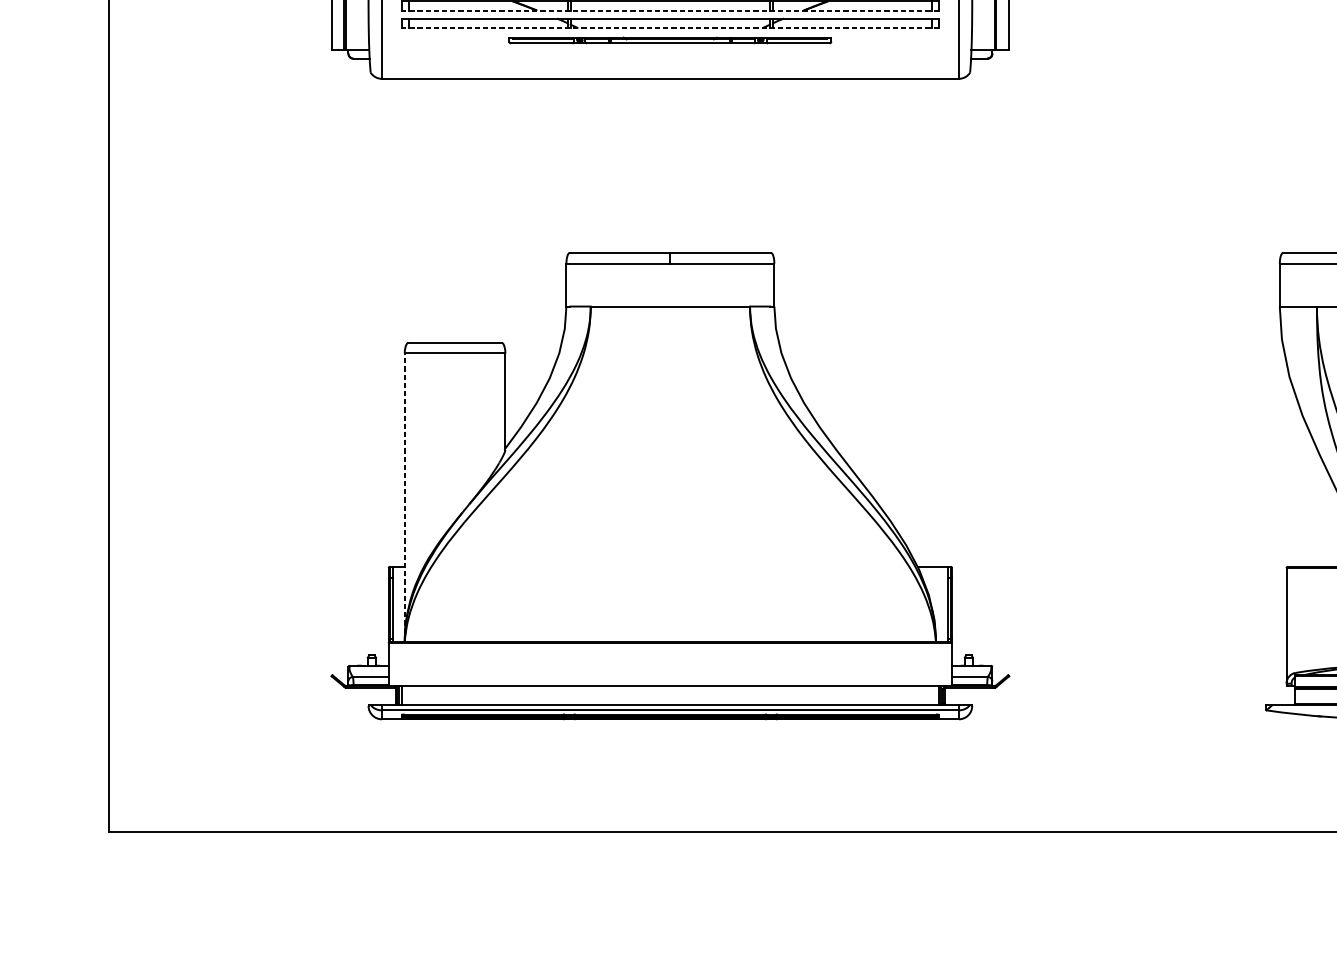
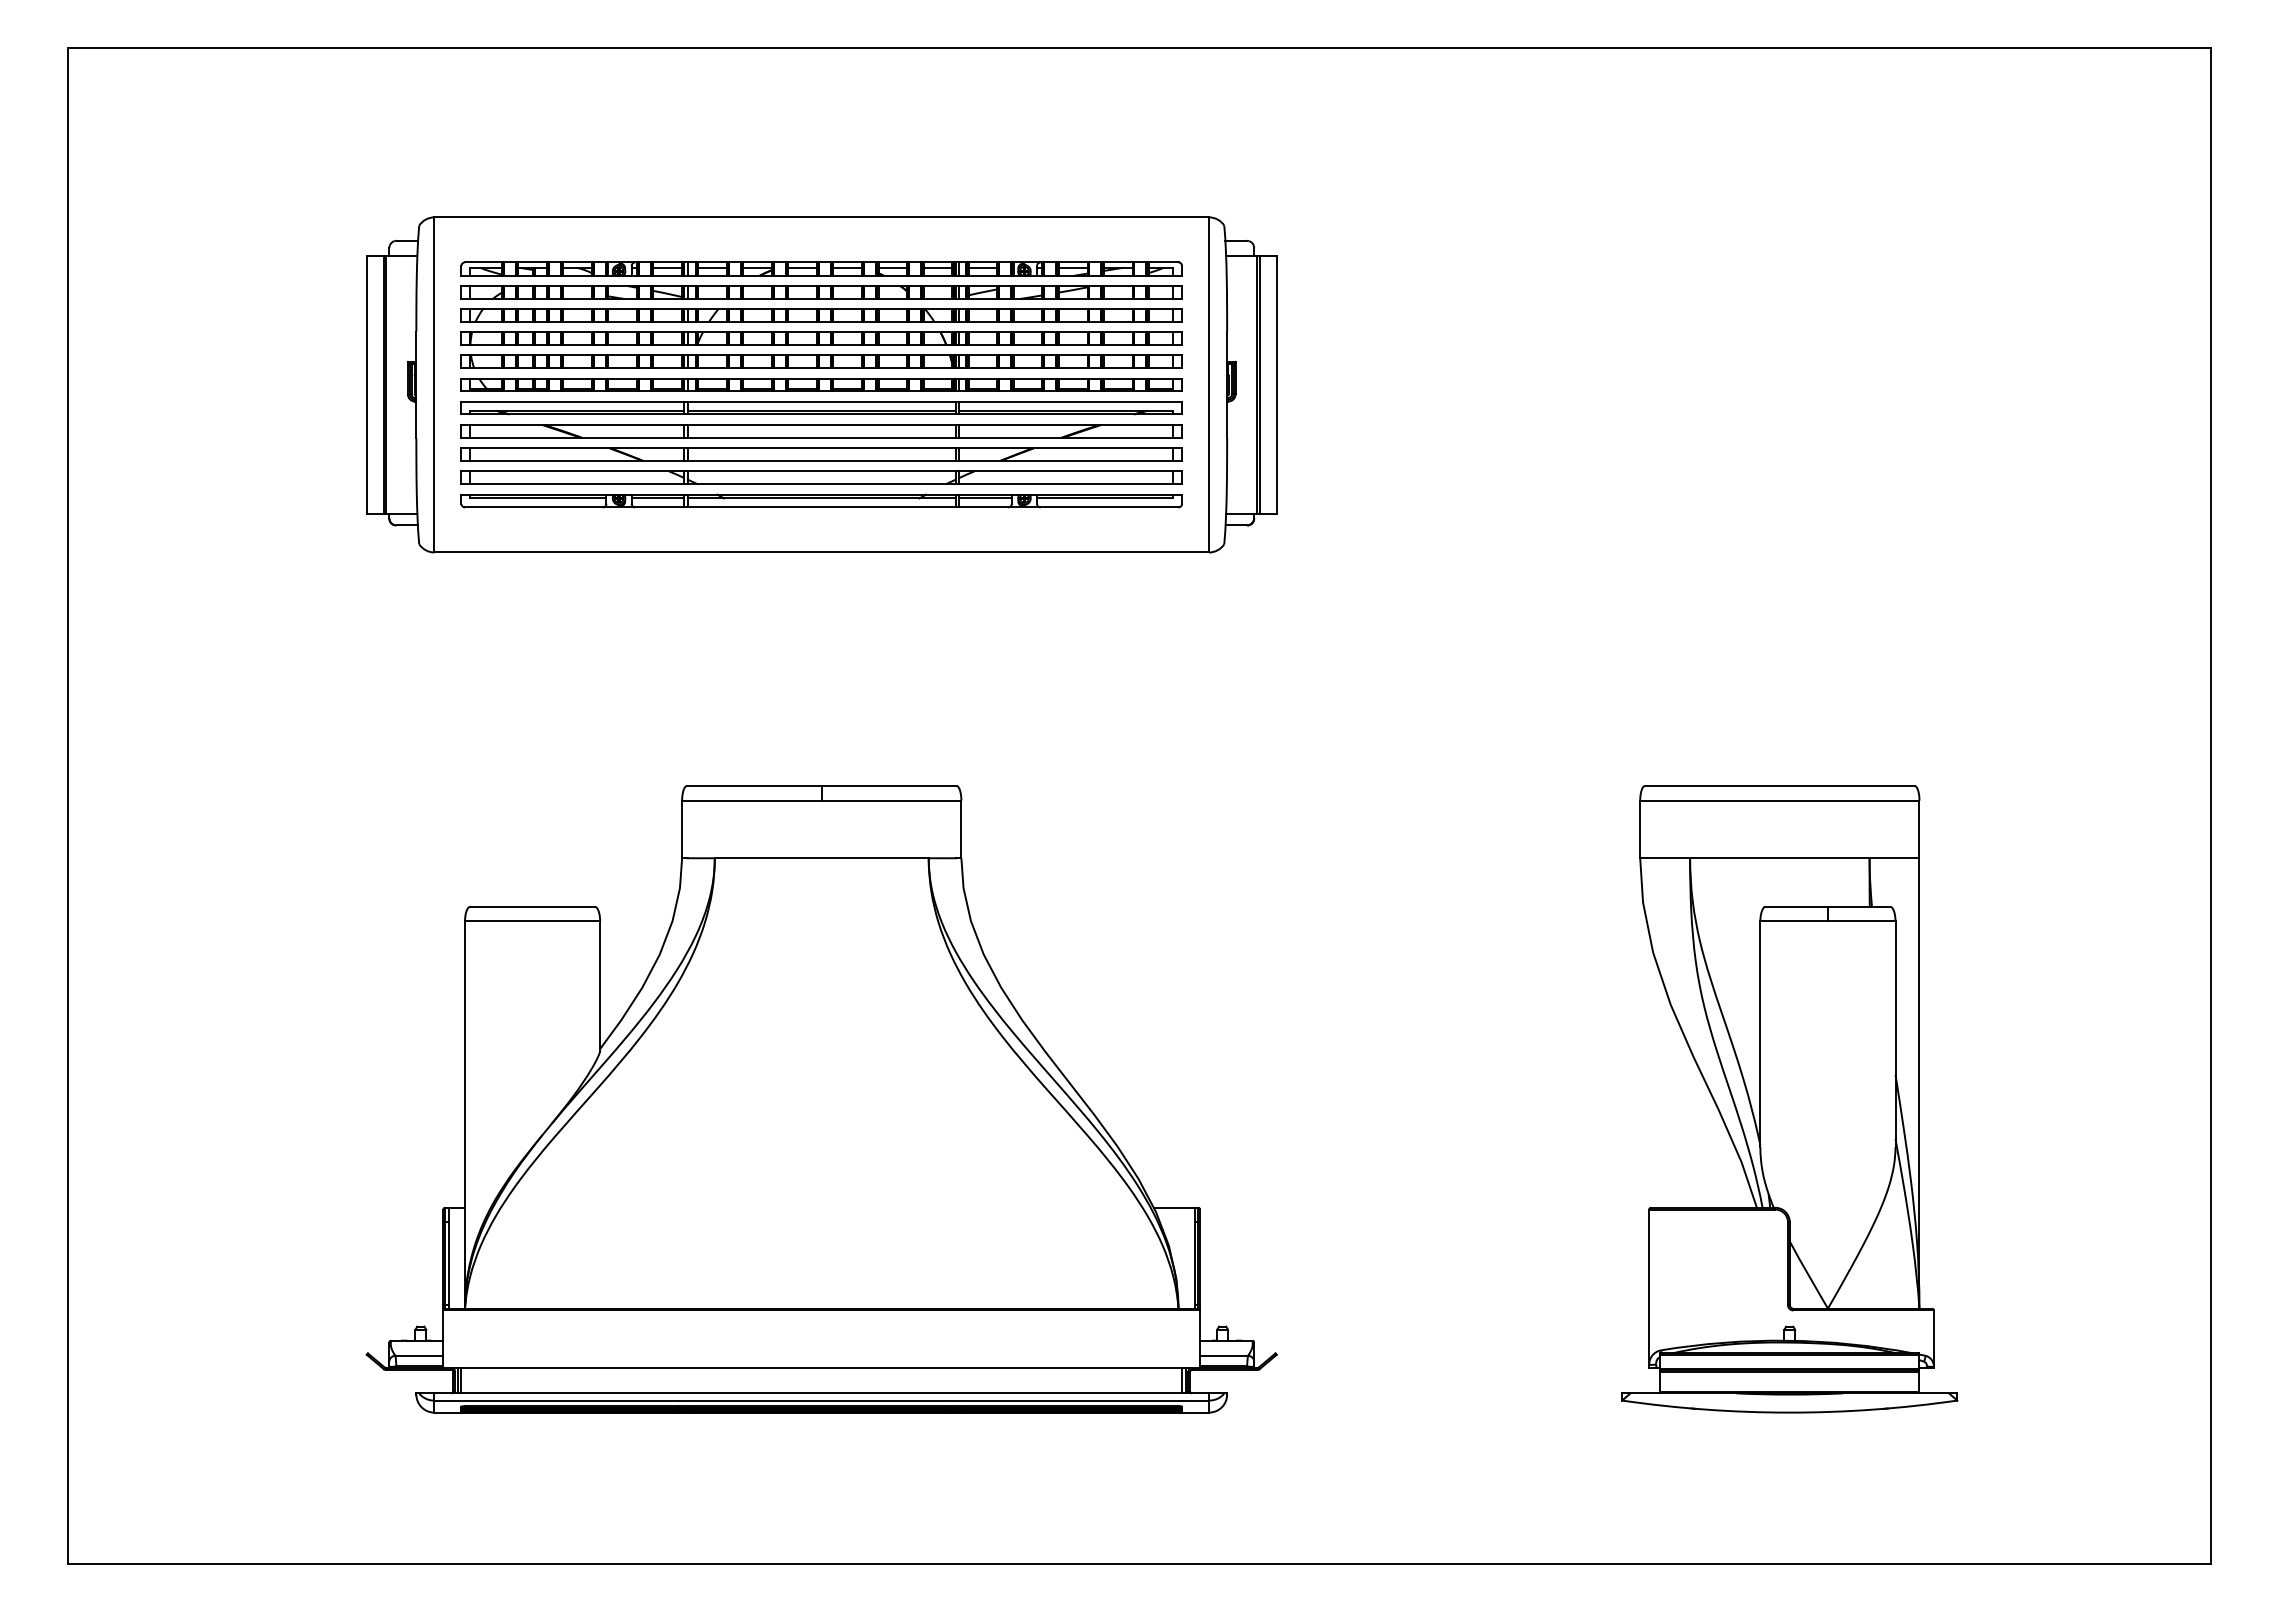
line: (670, 10) -> (821, 460), dashed -> solid
line: (670, 27) -> (821, 483), dashed -> solid
part: (670, 40) -> (821, 500), size x1.67
line: (405, 497) -> (465, 1114), dashed -> solid

